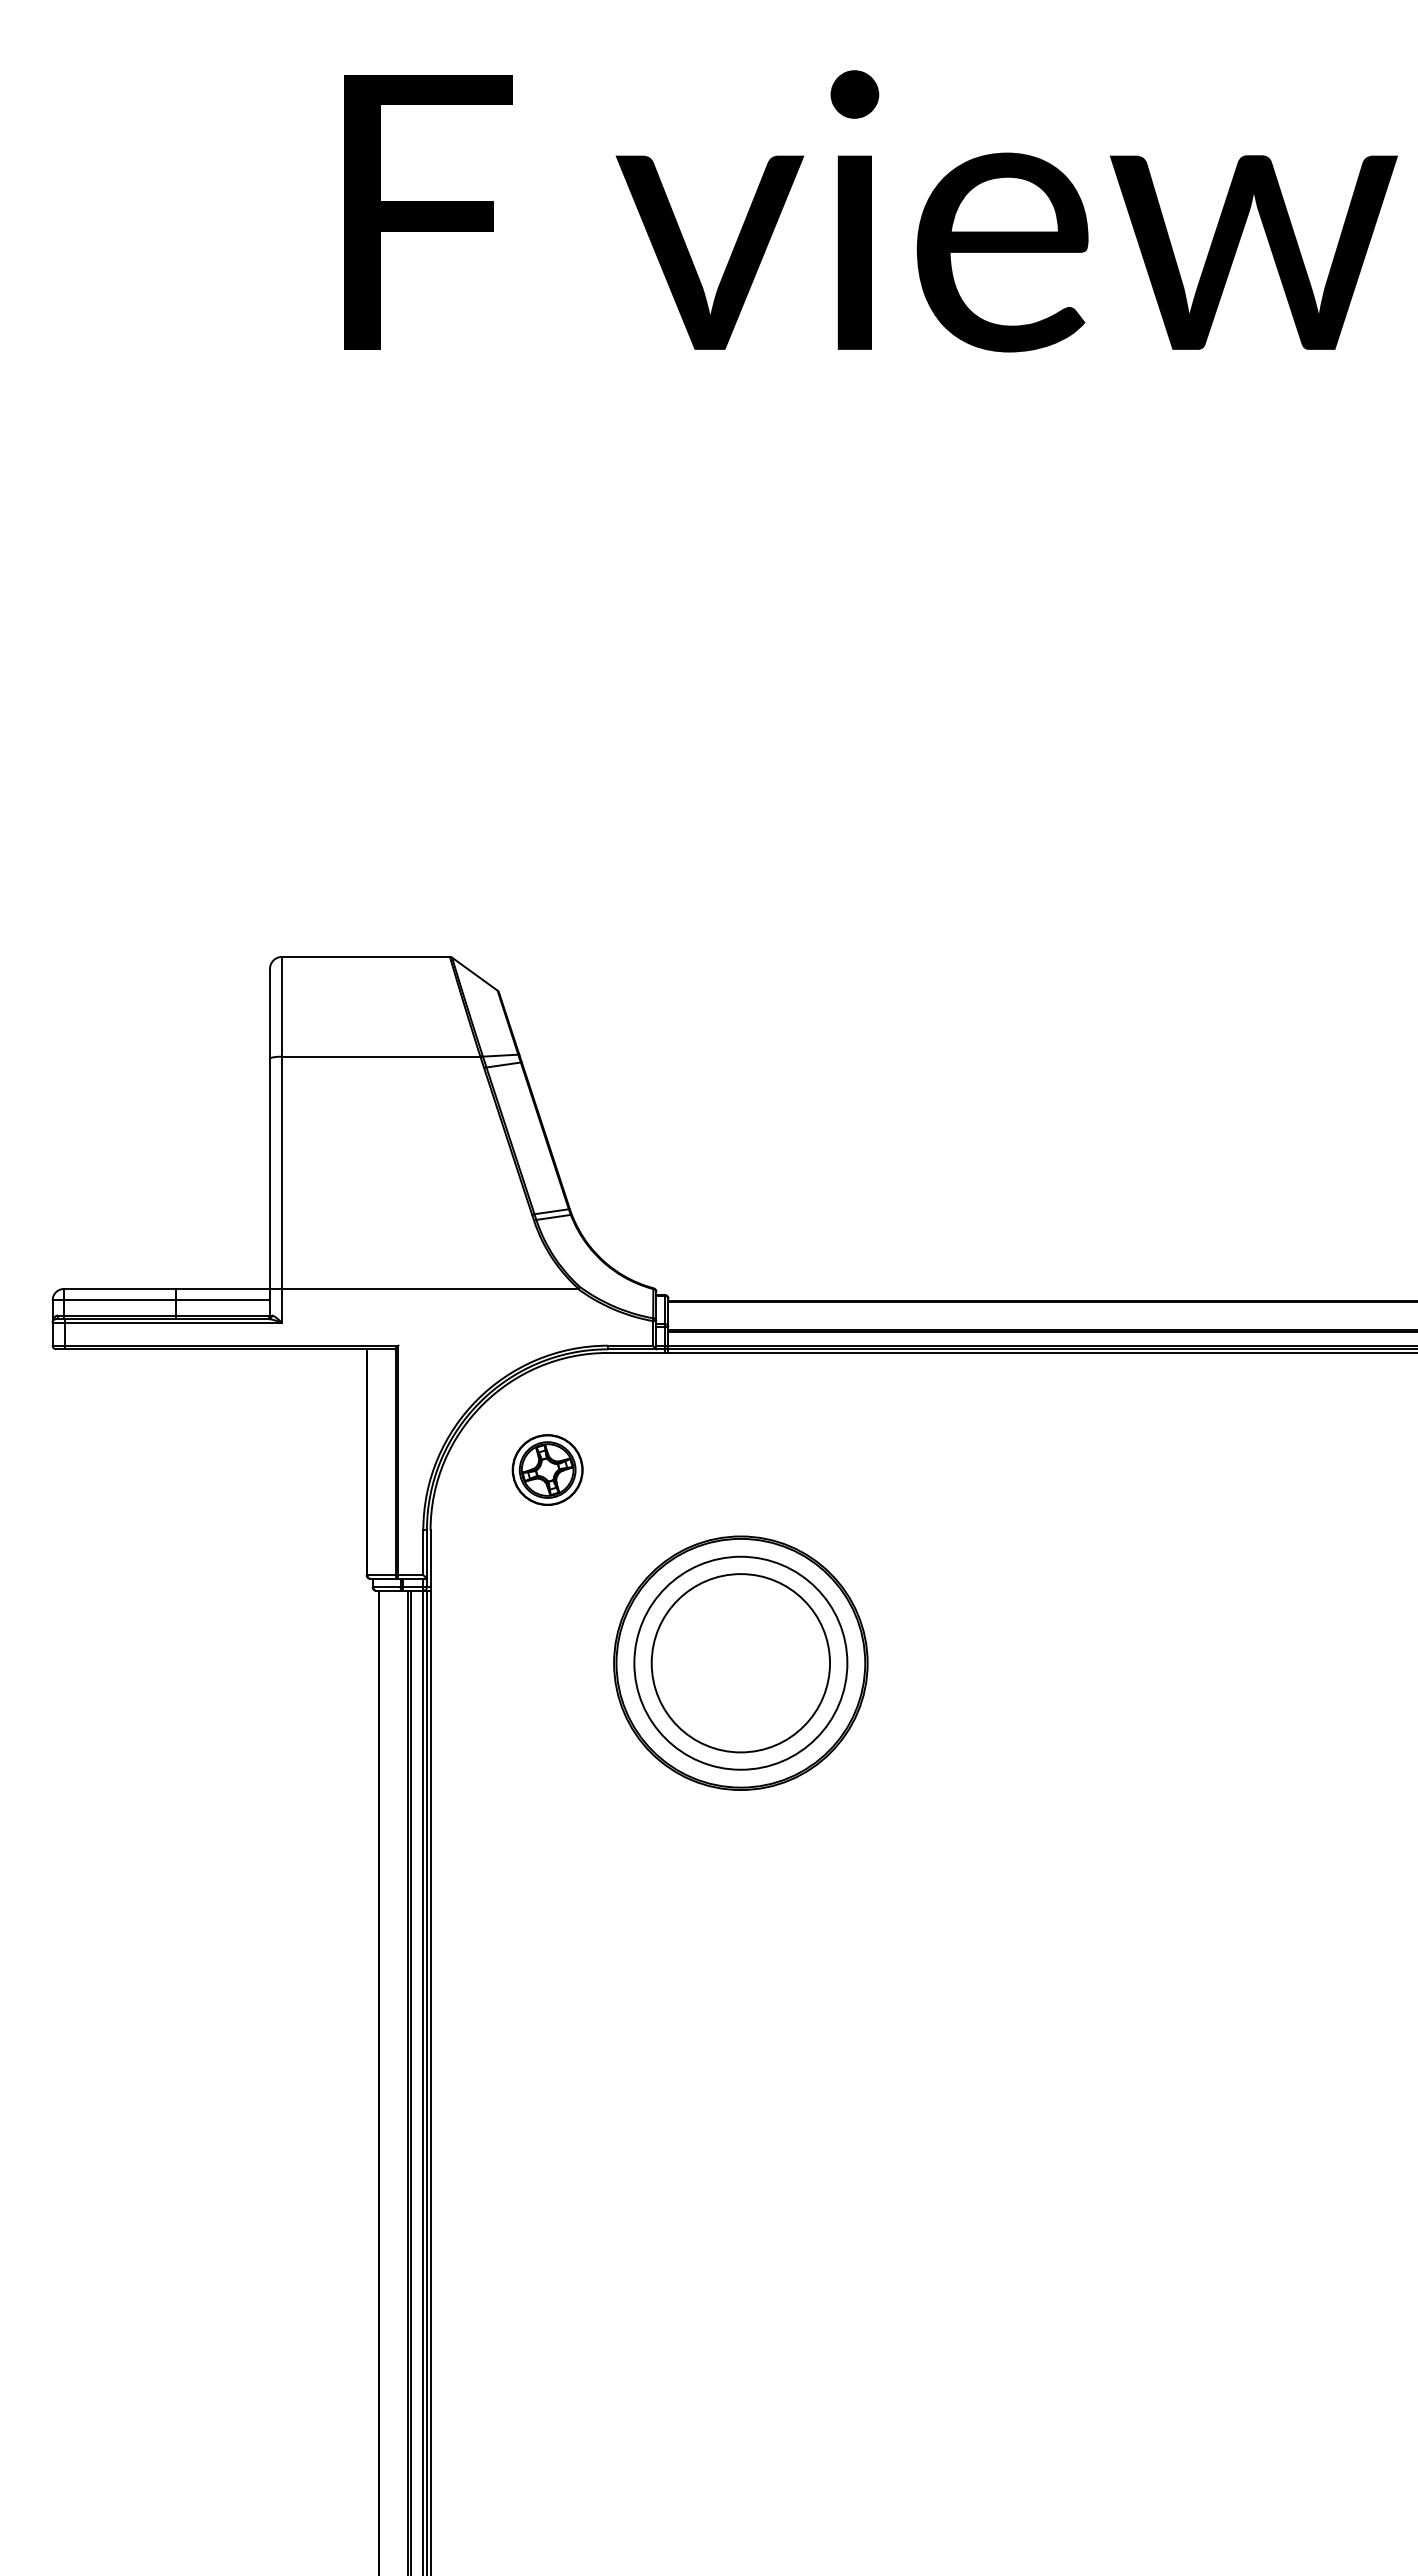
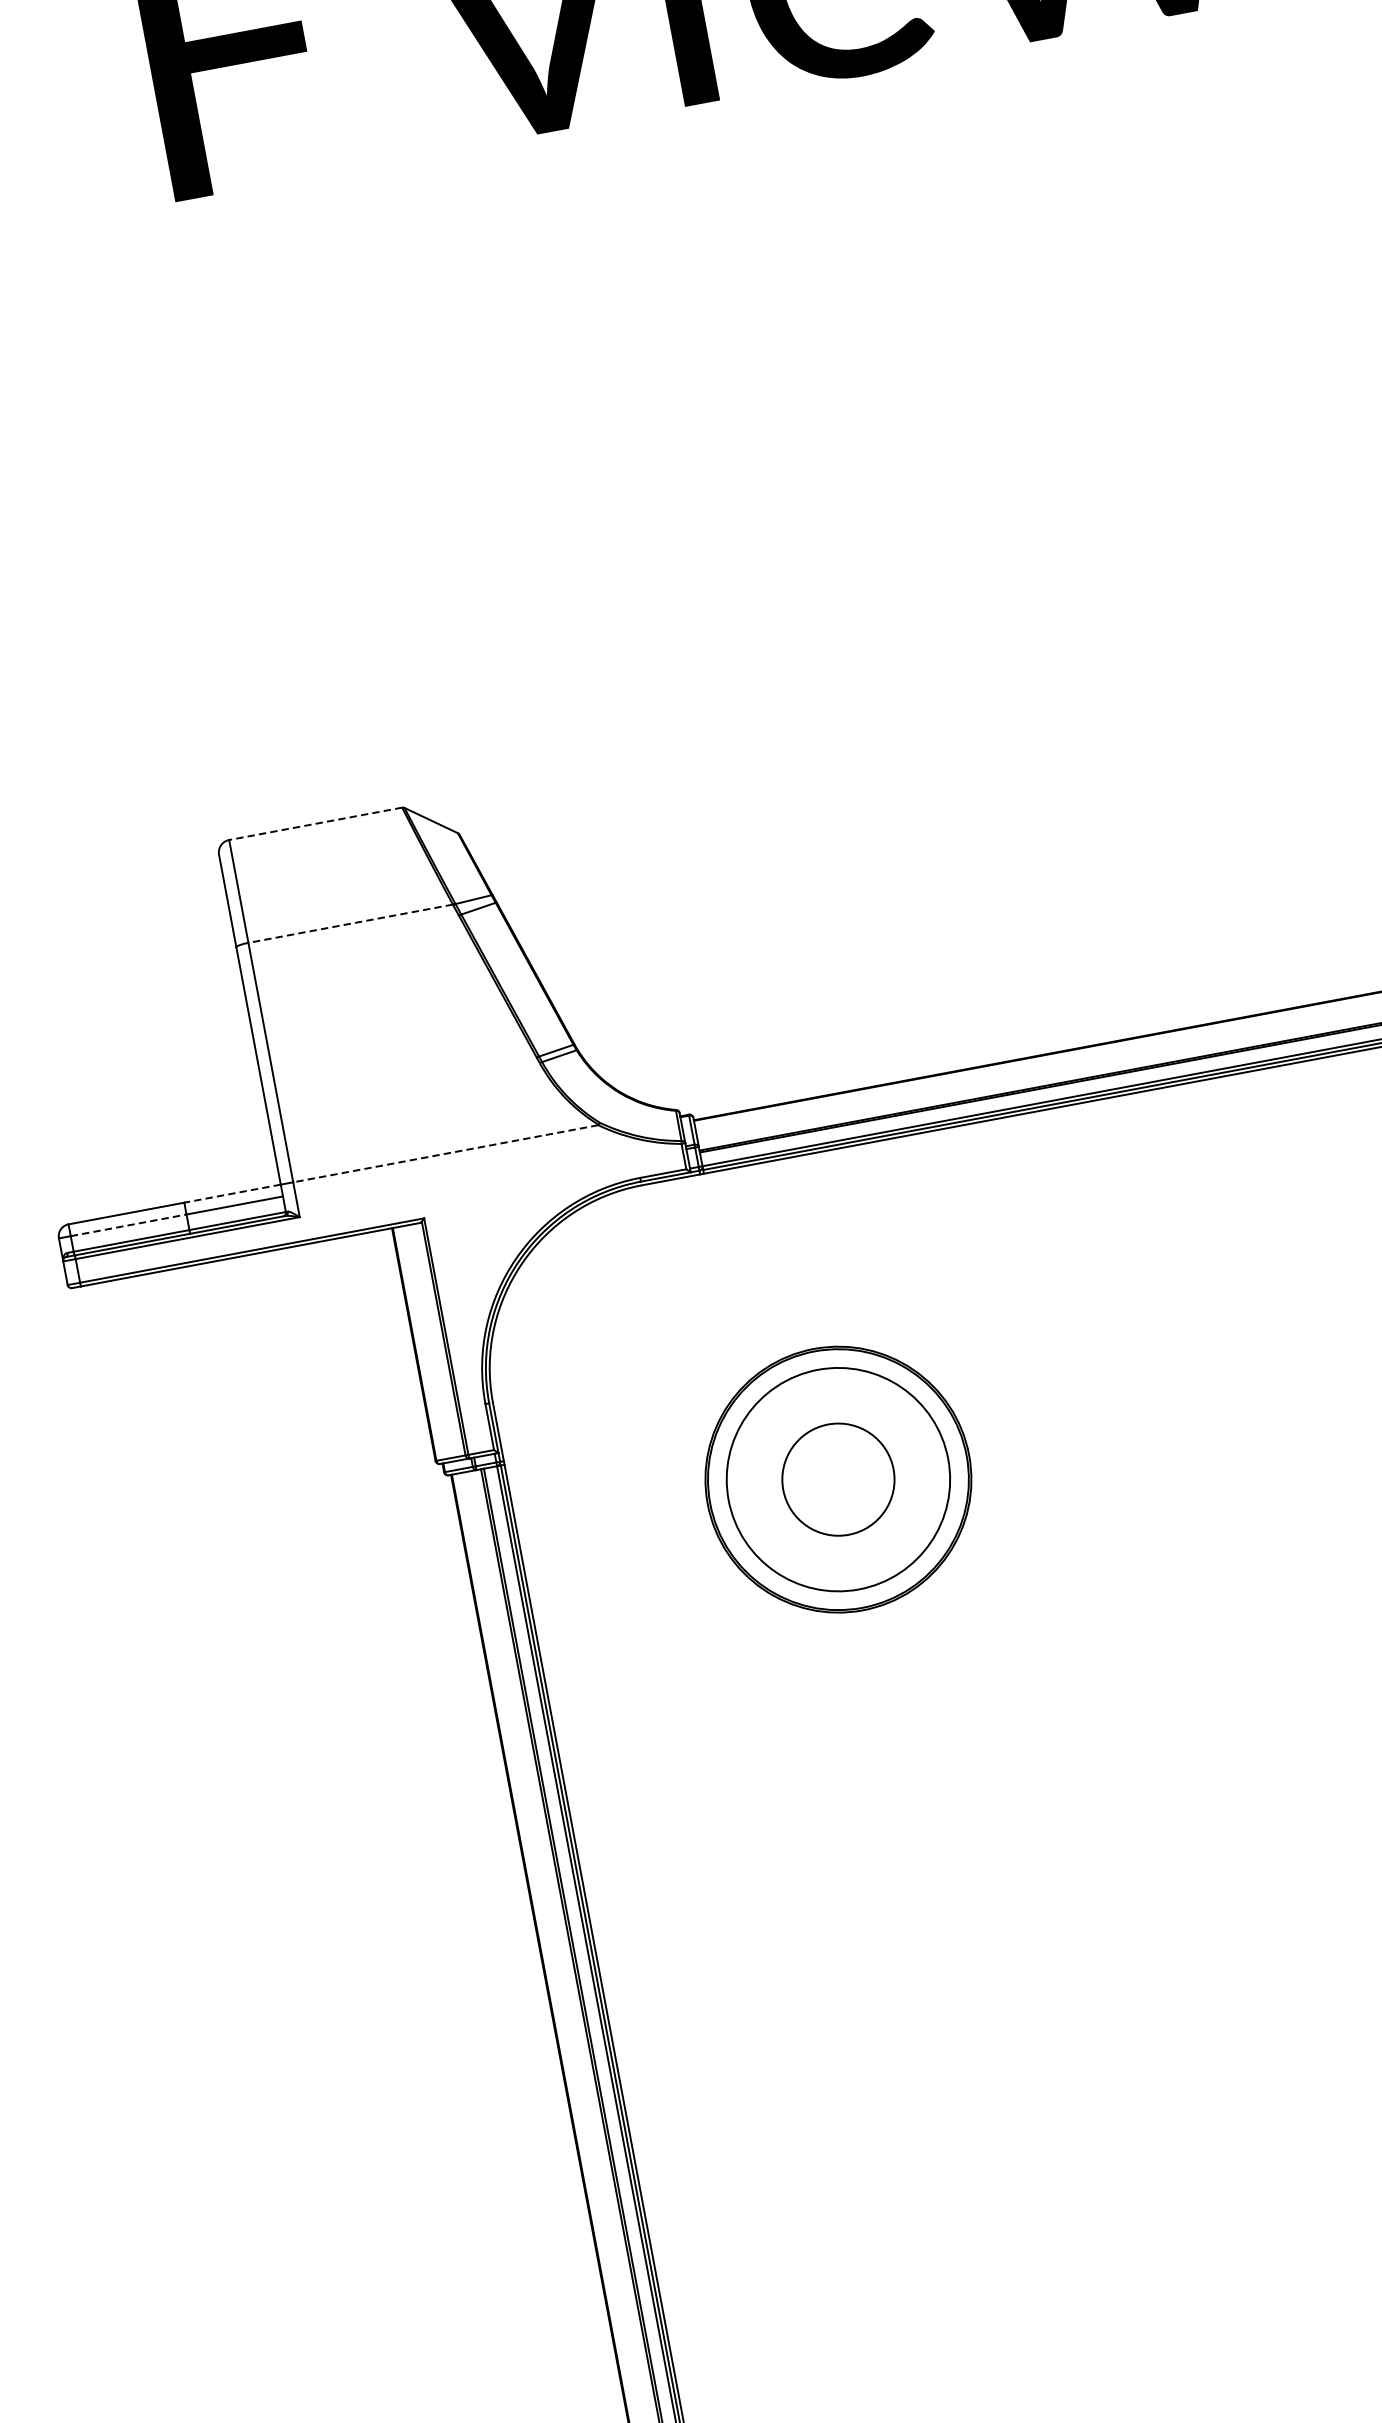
line: (365, 956) -> (315, 823), solid -> dashed
line: (380, 1056) -> (349, 923), solid -> dashed
line: (223, 1288) -> (232, 1193), solid -> dashed
line: (430, 1288) -> (446, 1153), solid -> dashed
line: (120, 1300) -> (128, 1225), solid -> dashed
part: (547, 1469) -> (601, 1317), removed
circle: (740, 1663) -> (838, 1479), size x0.6

